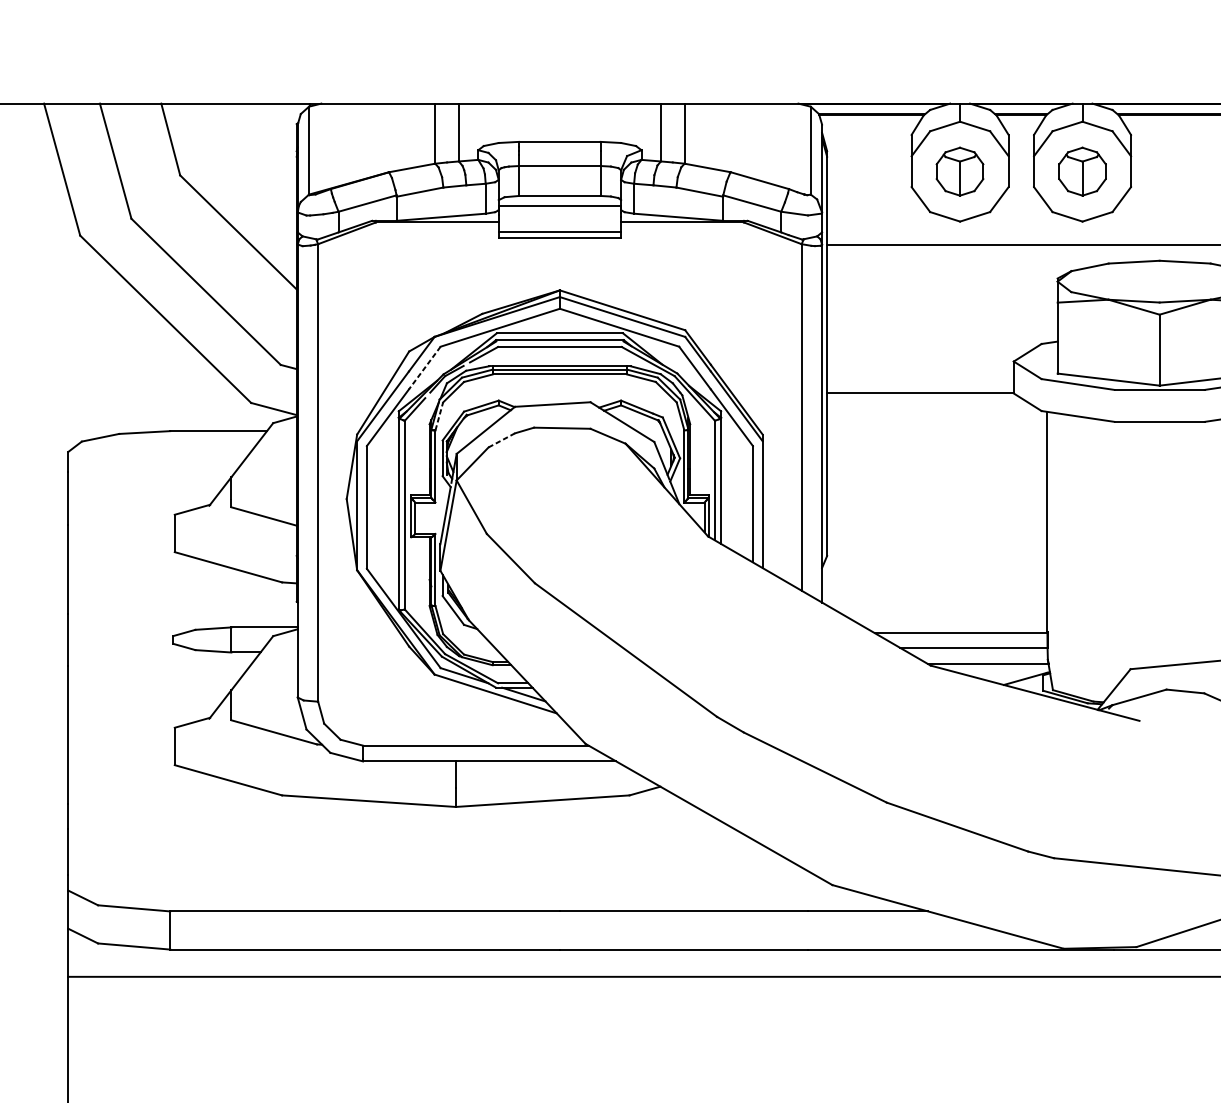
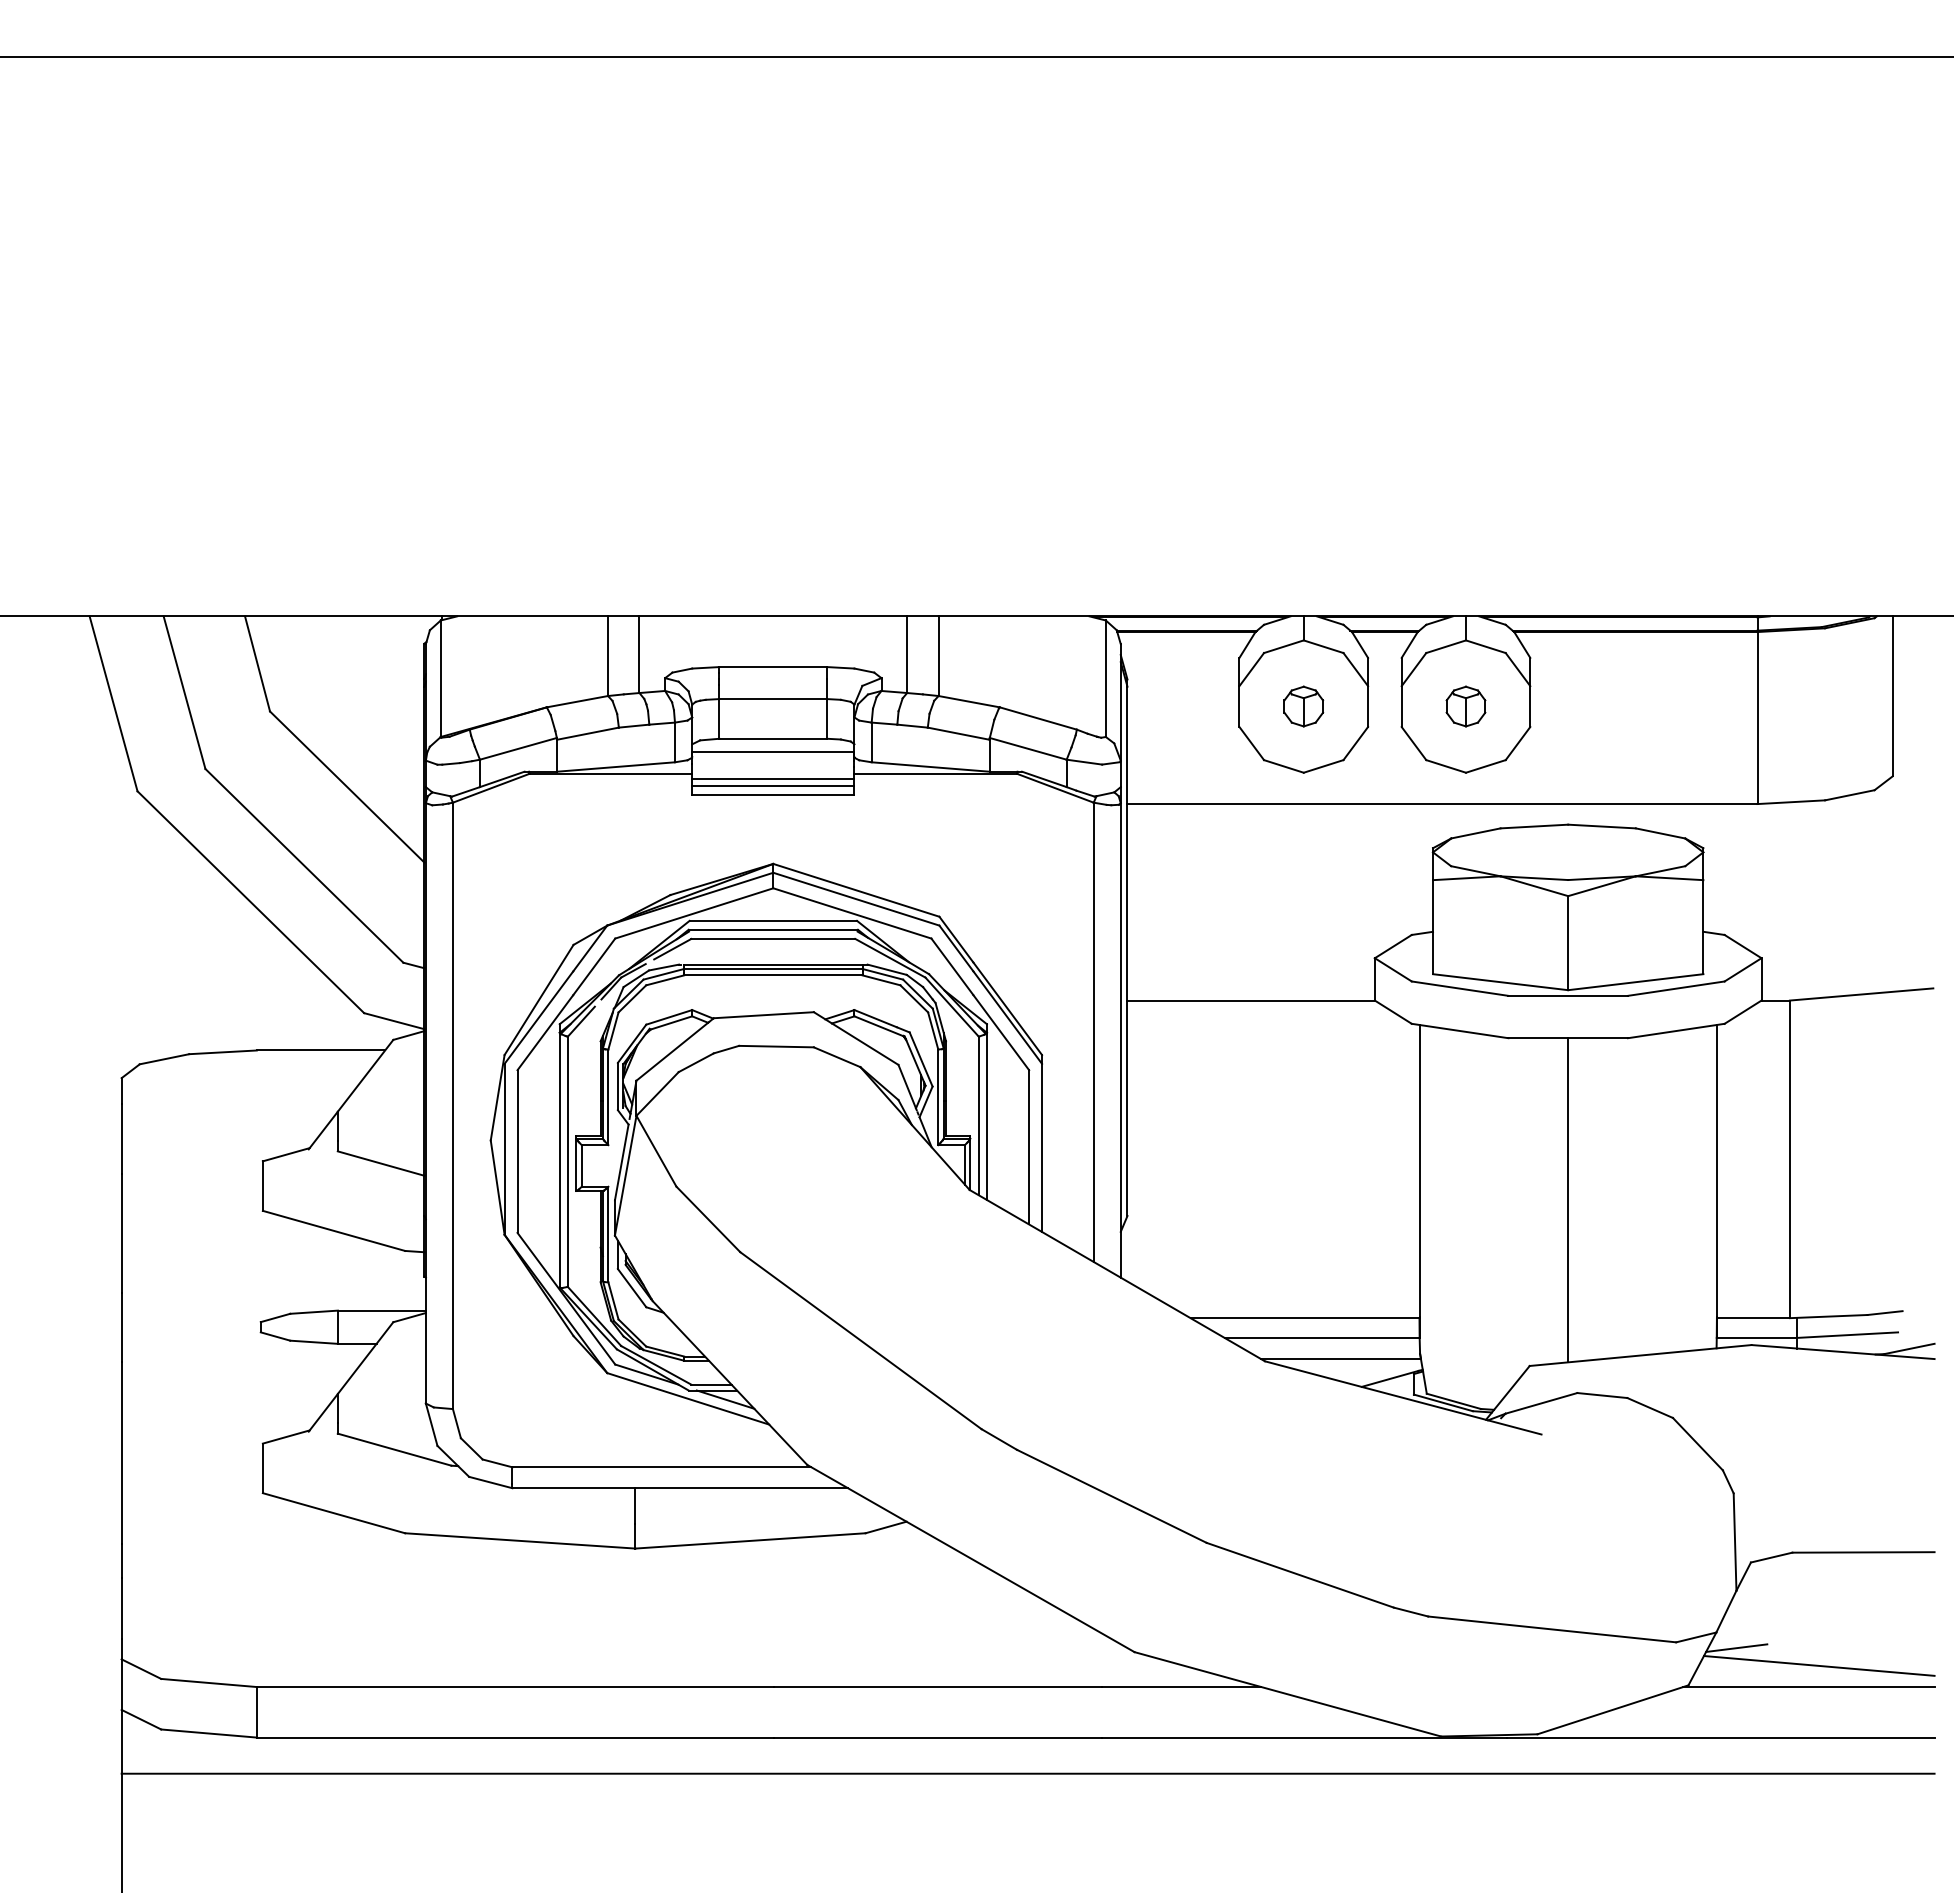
part: (959, 171) -> (1303, 706), size x0.62
part: (1082, 171) -> (1465, 706), size x0.62
line: (560, 225) -> (773, 778), added
line: (424, 368) -> (593, 967), dashed -> solid
line: (439, 416) -> (613, 1030), dashed -> solid
line: (501, 440) -> (696, 1062), dashed -> solid
line: (1159, 544) -> (1568, 1200), added

